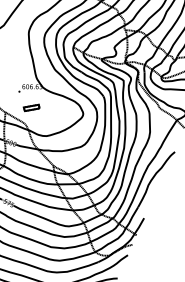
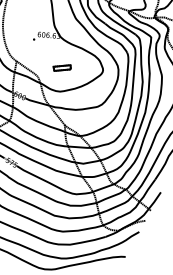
part: (31, 107) -> (62, 67), moved

